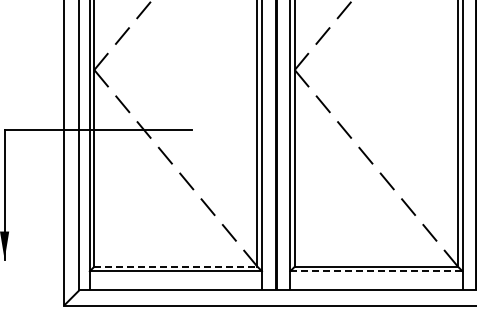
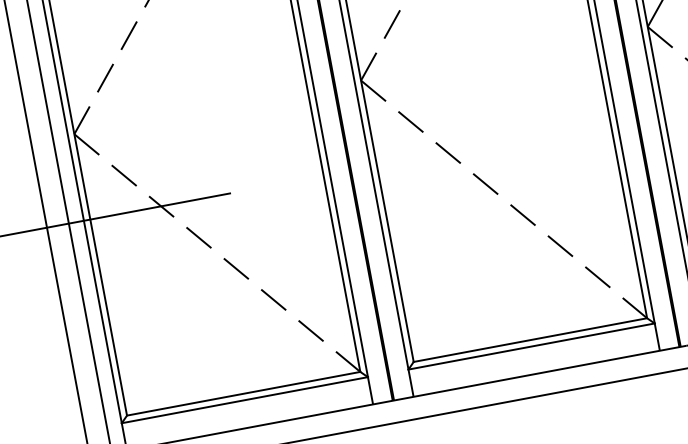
line: (175, 266) -> (243, 393), dashed -> solid
line: (376, 271) -> (531, 346), dashed -> solid

